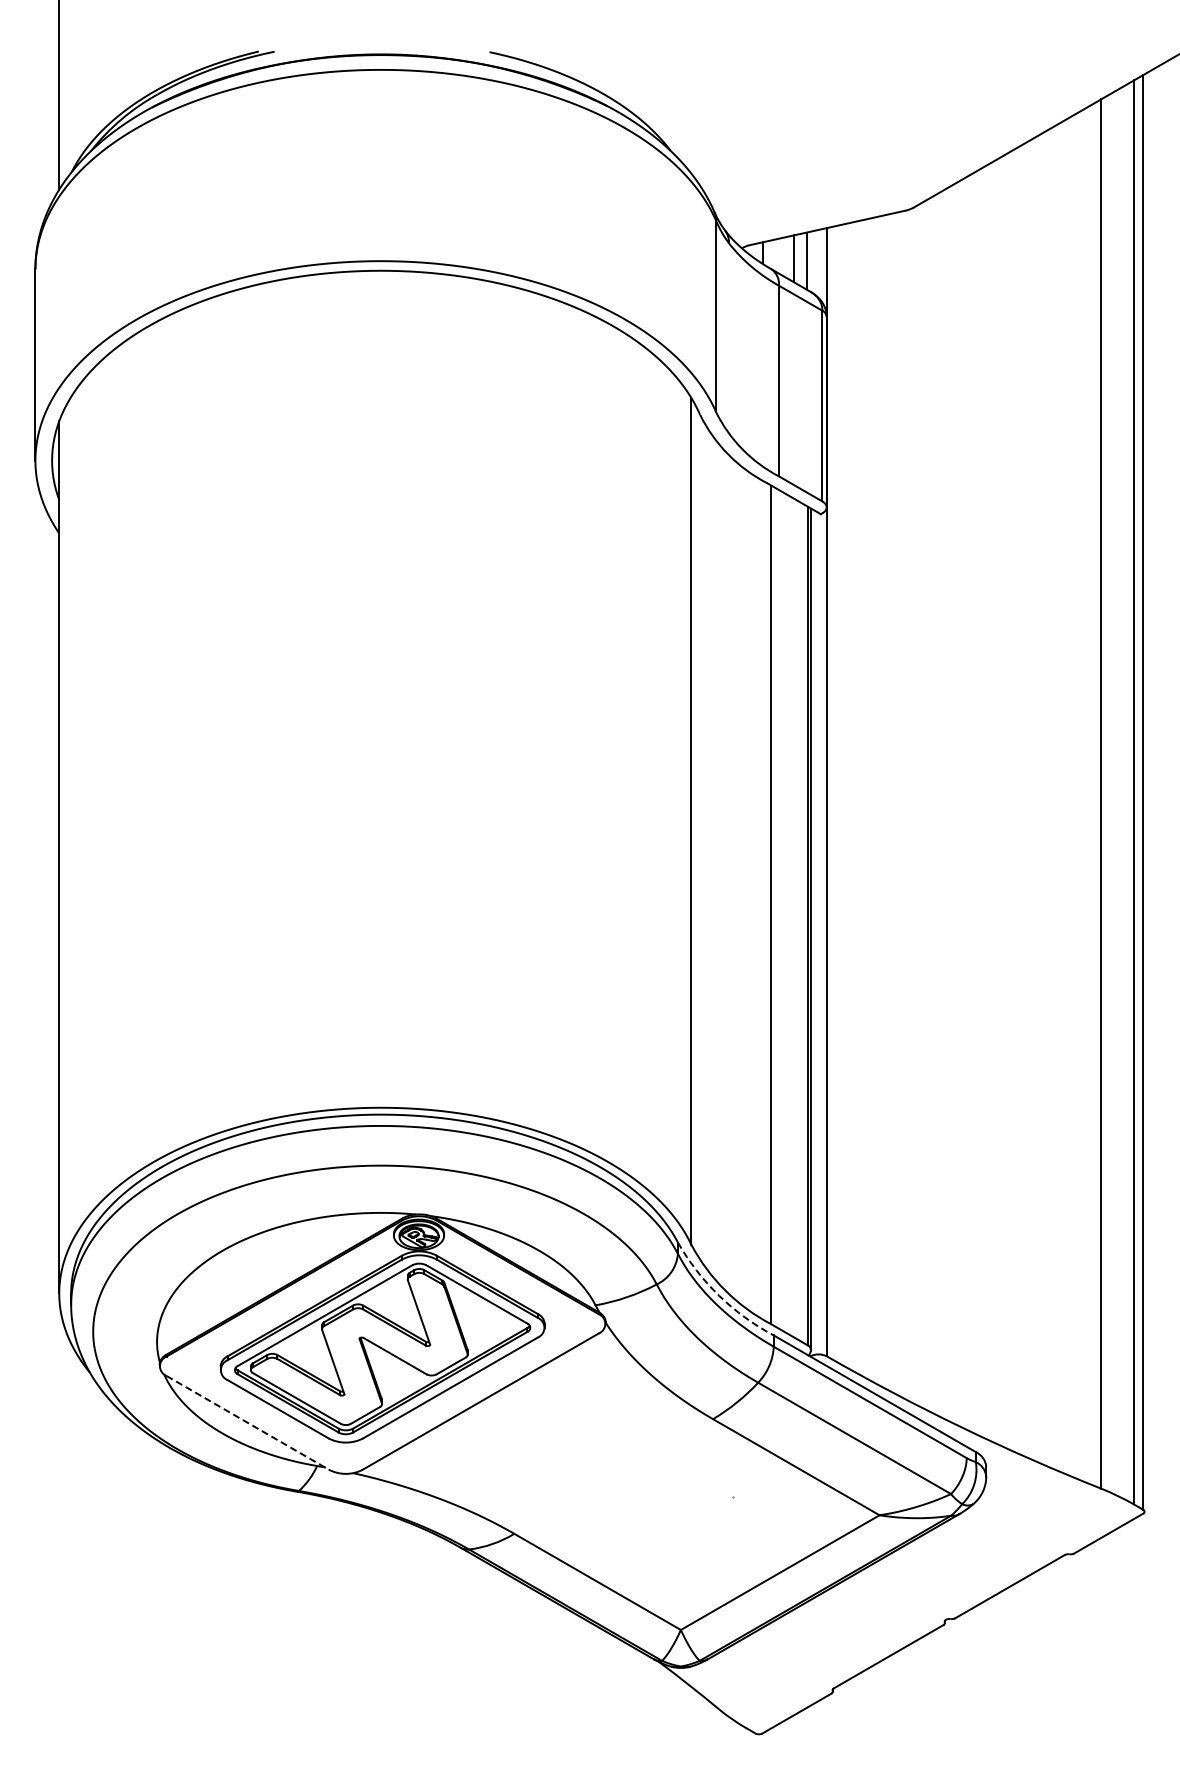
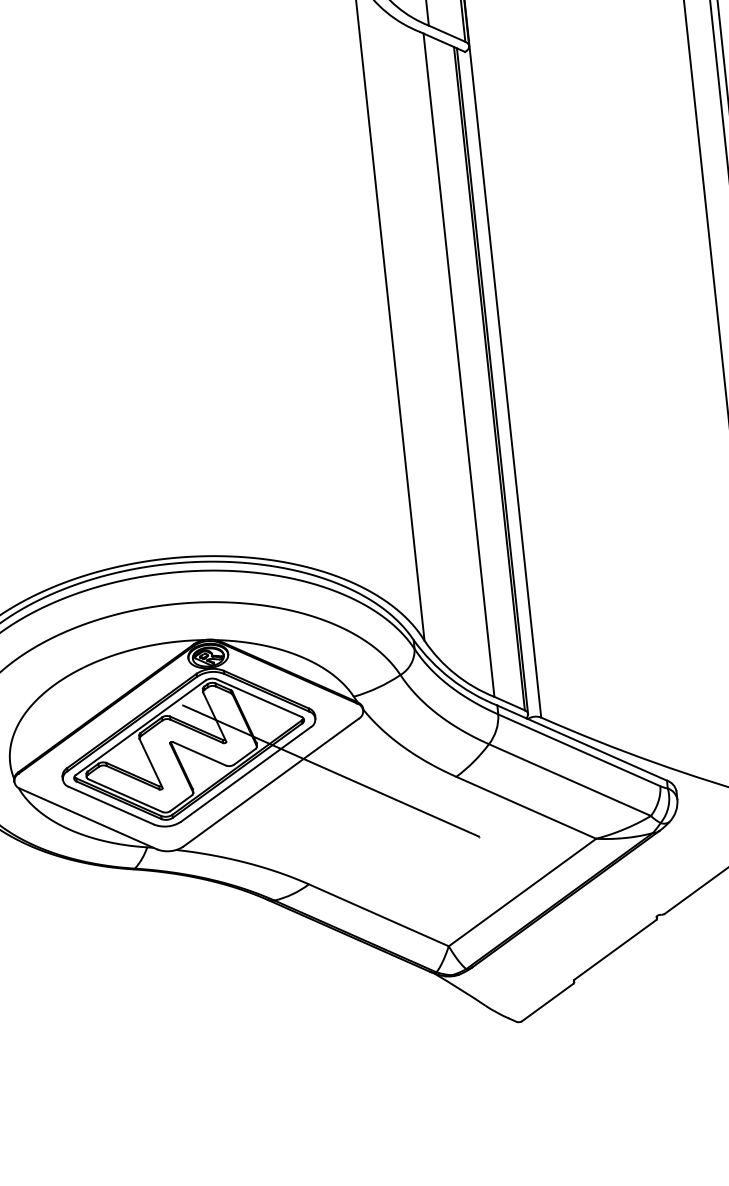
arc: (719, 1295) -> (451, 678), dashed -> solid
line: (556, 1394) -> (330, 770), added
line: (247, 1422) -> (88, 818), dashed -> solid

